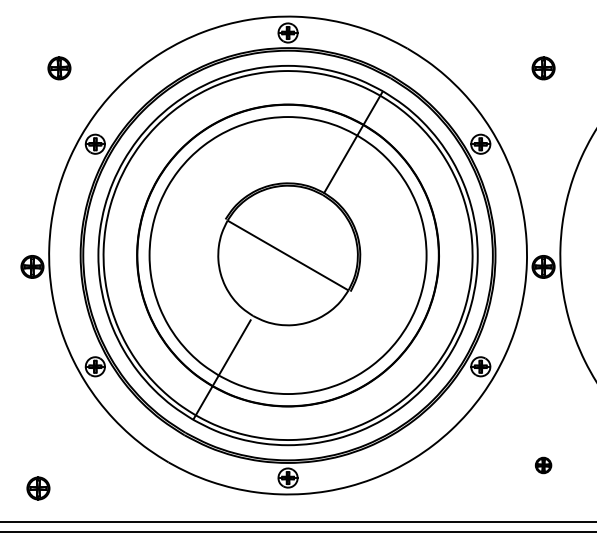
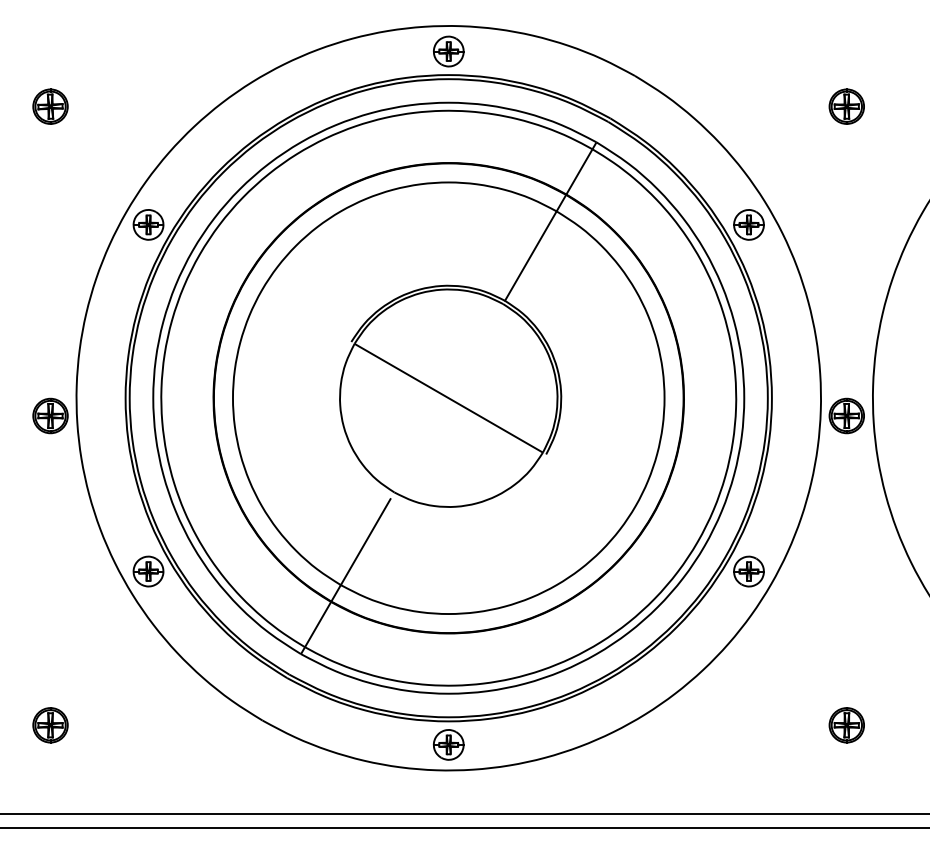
part: (59, 68) -> (50, 106), moved
part: (543, 465) -> (846, 725), size x1.43
part: (38, 488) -> (50, 725), moved

